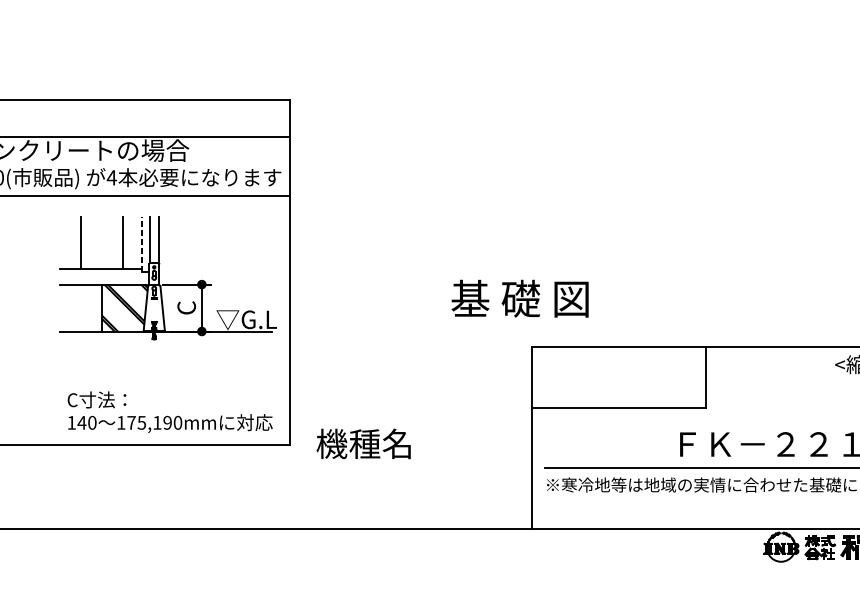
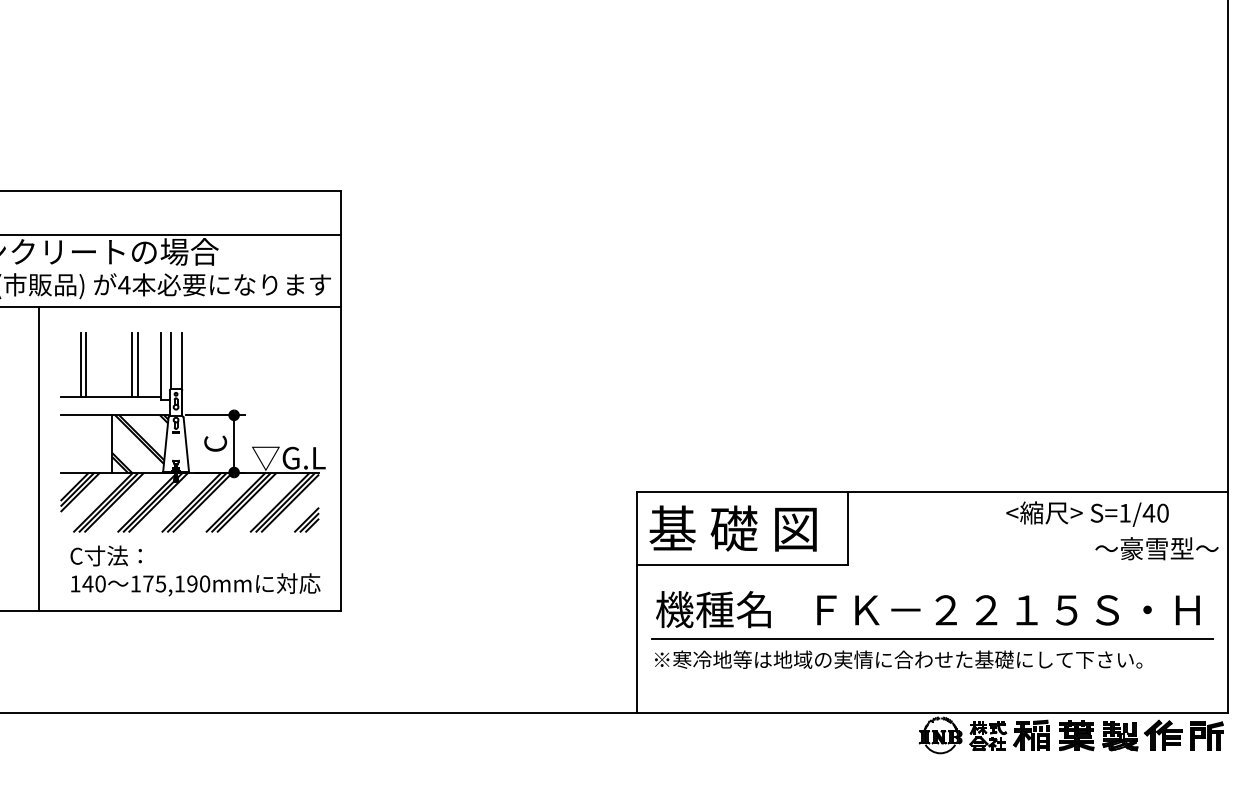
line: (75, 242) -> (80, 364), added
line: (118, 242) -> (132, 364), added
line: (141, 244) -> (160, 366), dashed -> solid
text: (519, 298) -> (732, 528), moved
line: (41, 320) -> (38, 459), added
hatch: (165, 356) -> (189, 502), added
text: (363, 443) -> (713, 609), moved

